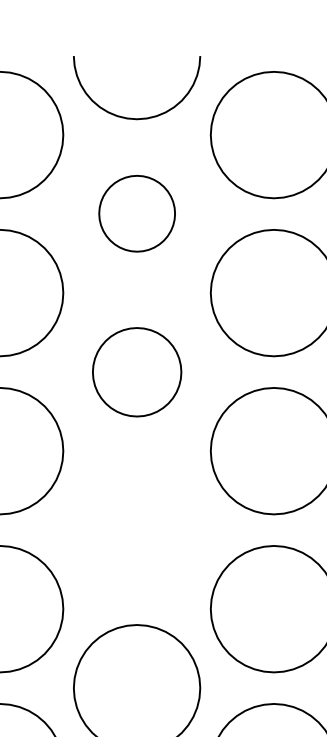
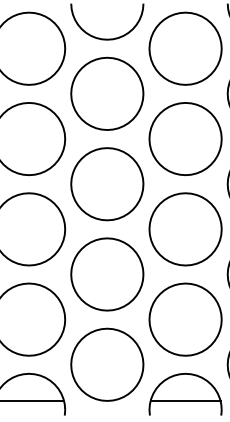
part: (137, 213) -> (107, 93), size x1.67
part: (137, 372) -> (107, 184), size x1.43
part: (137, 530) -> (107, 274), added

